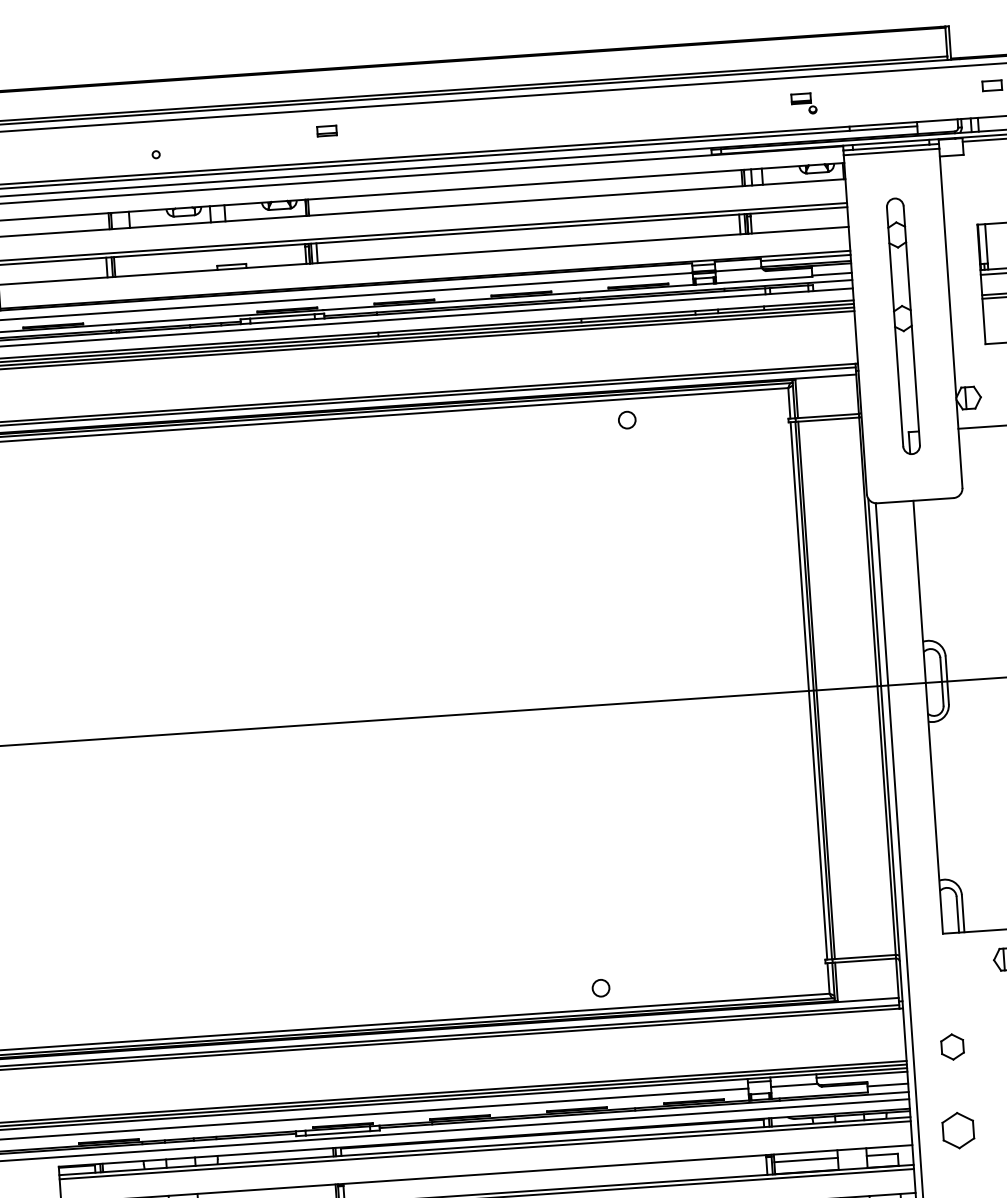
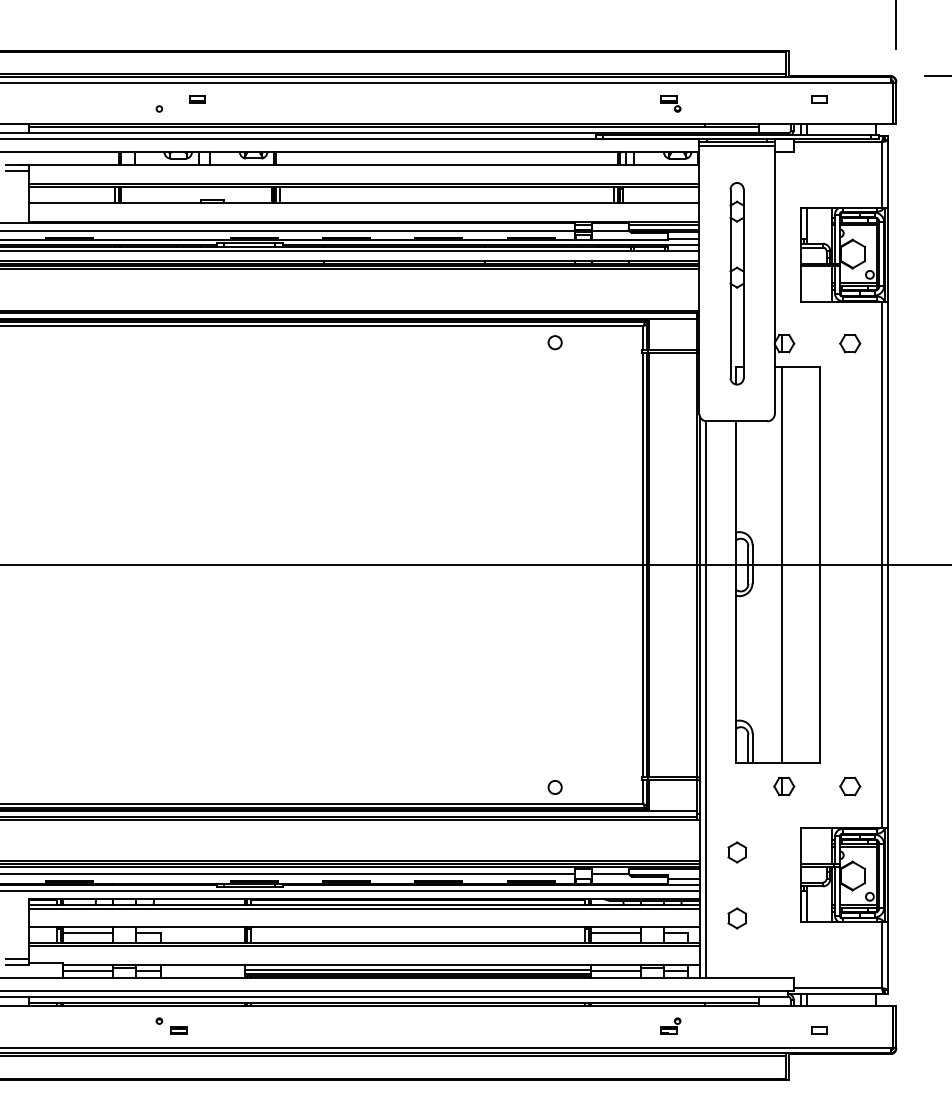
part: (326, 131) -> (197, 99), moved
circle: (626, 419) -> (554, 342), moved
line: (985, 678) -> (782, 564), added
circle: (600, 988) -> (554, 787), moved
part: (957, 1130) -> (736, 918), size x0.71

